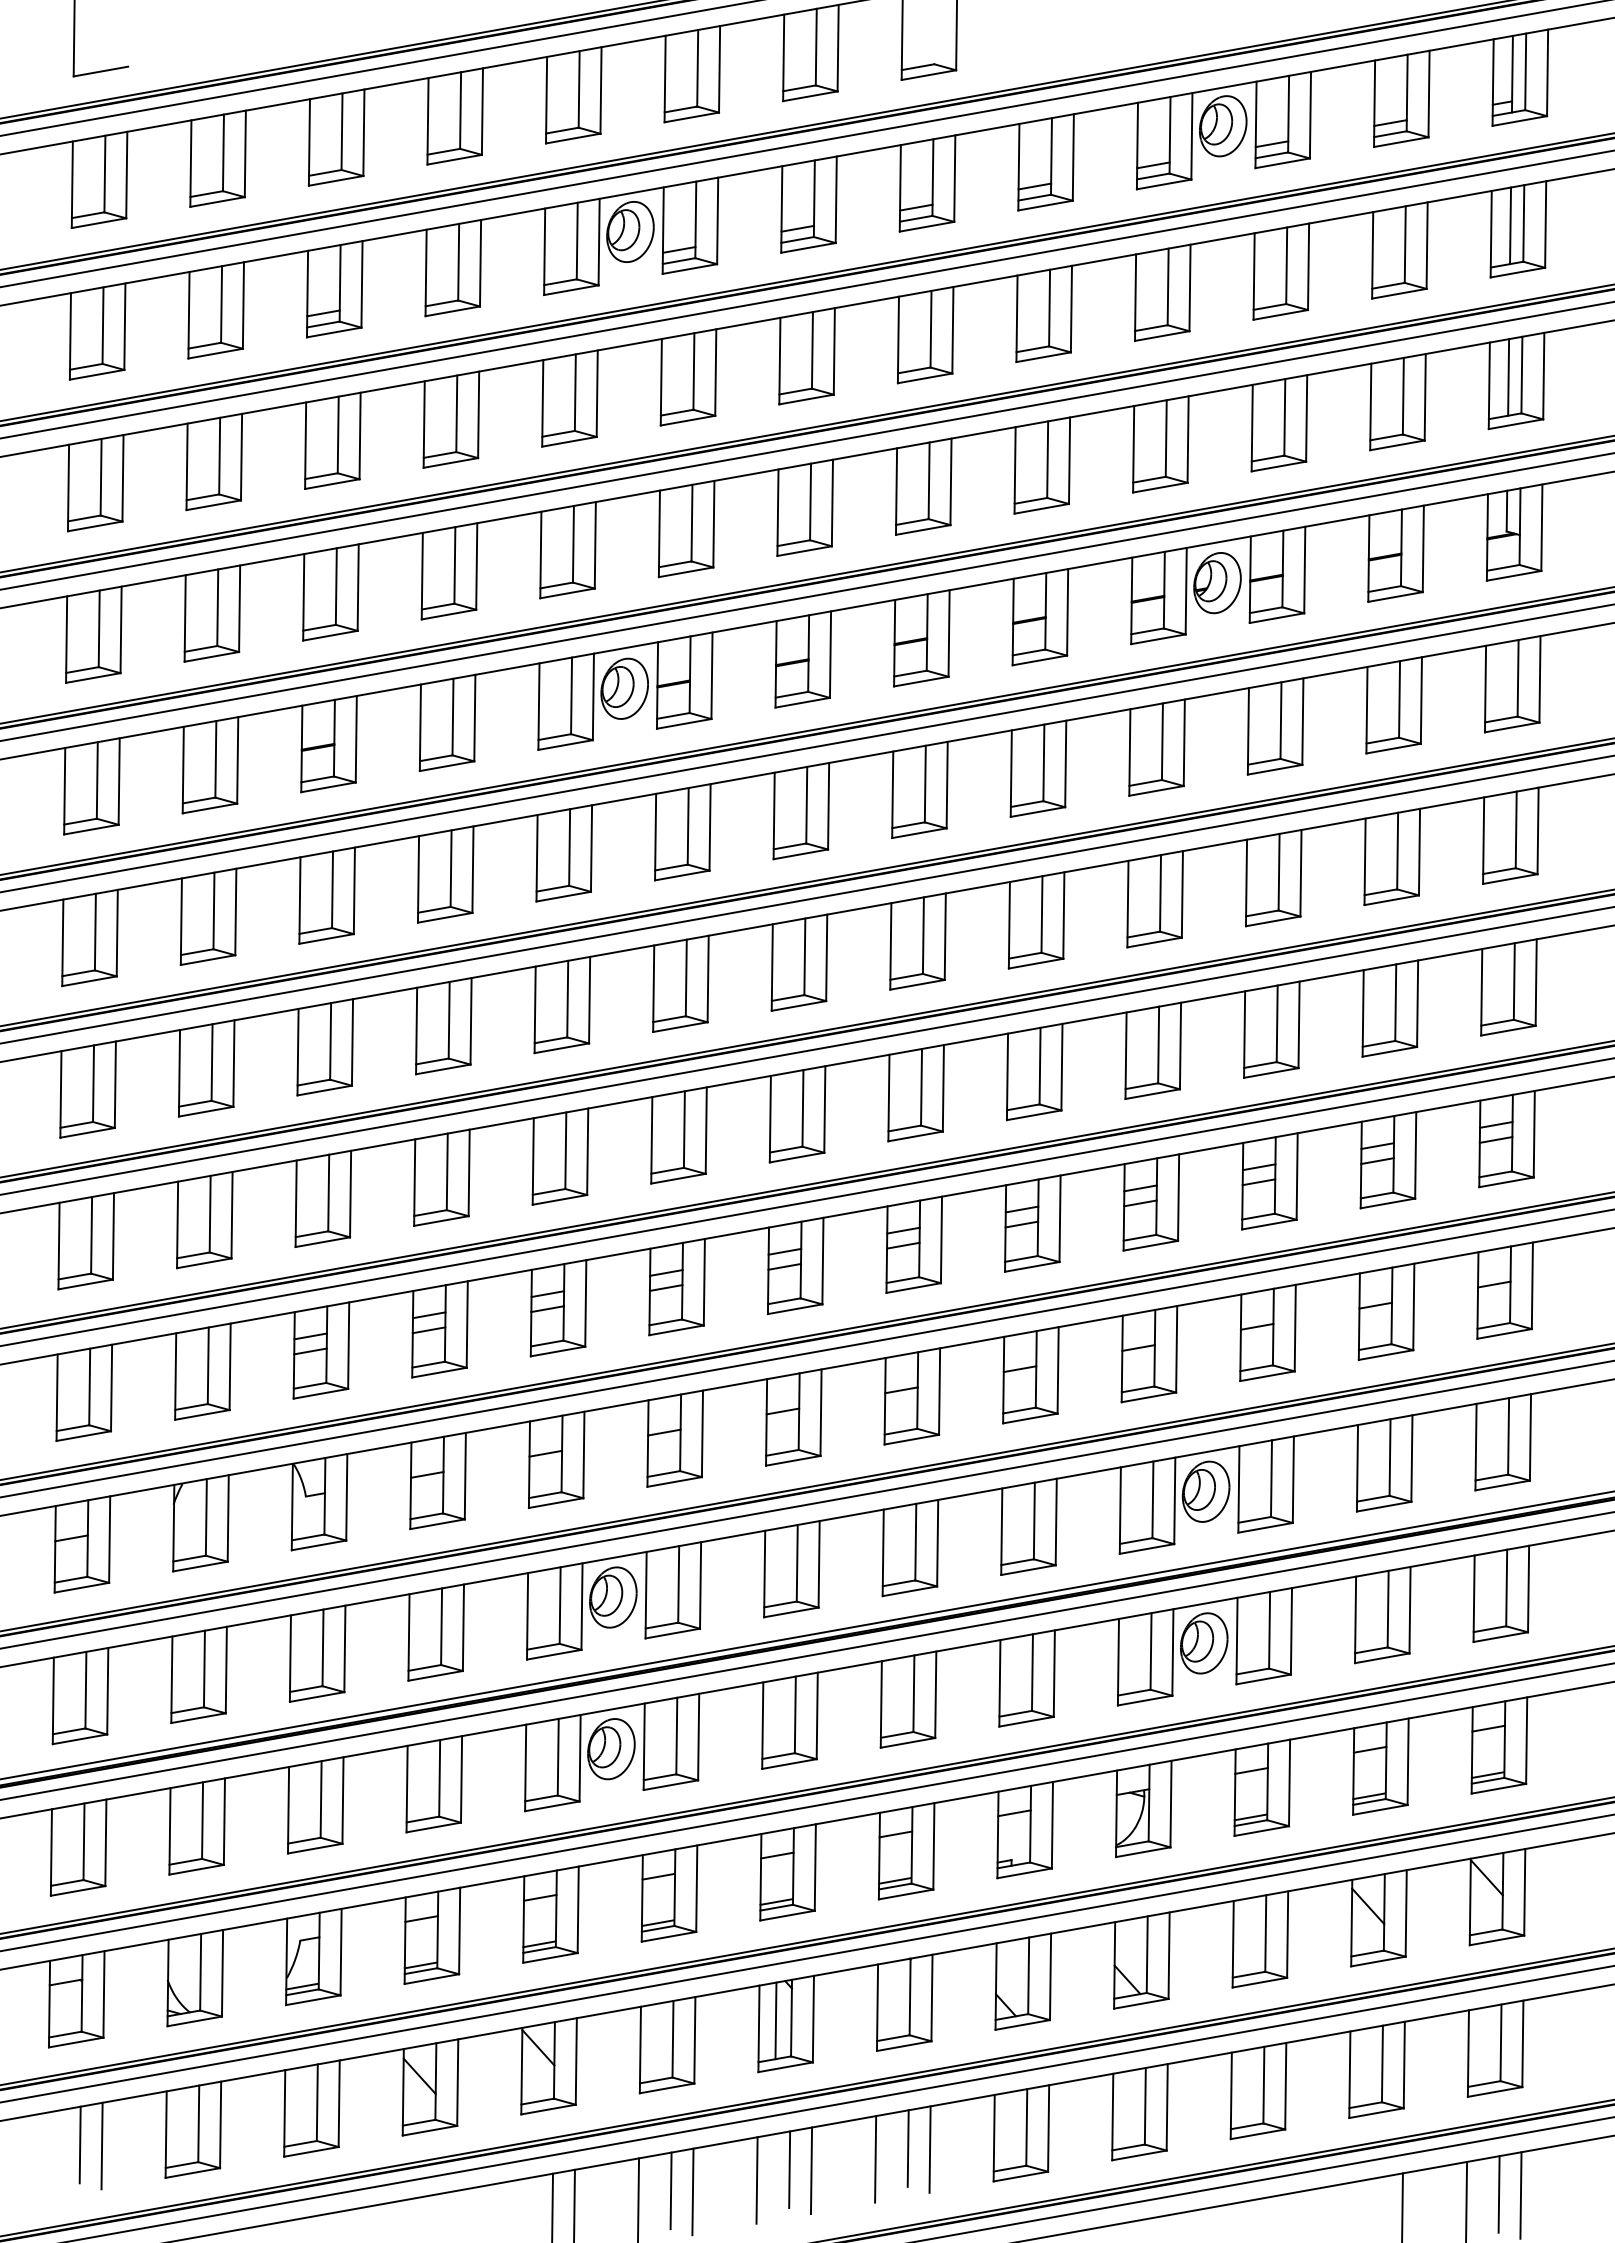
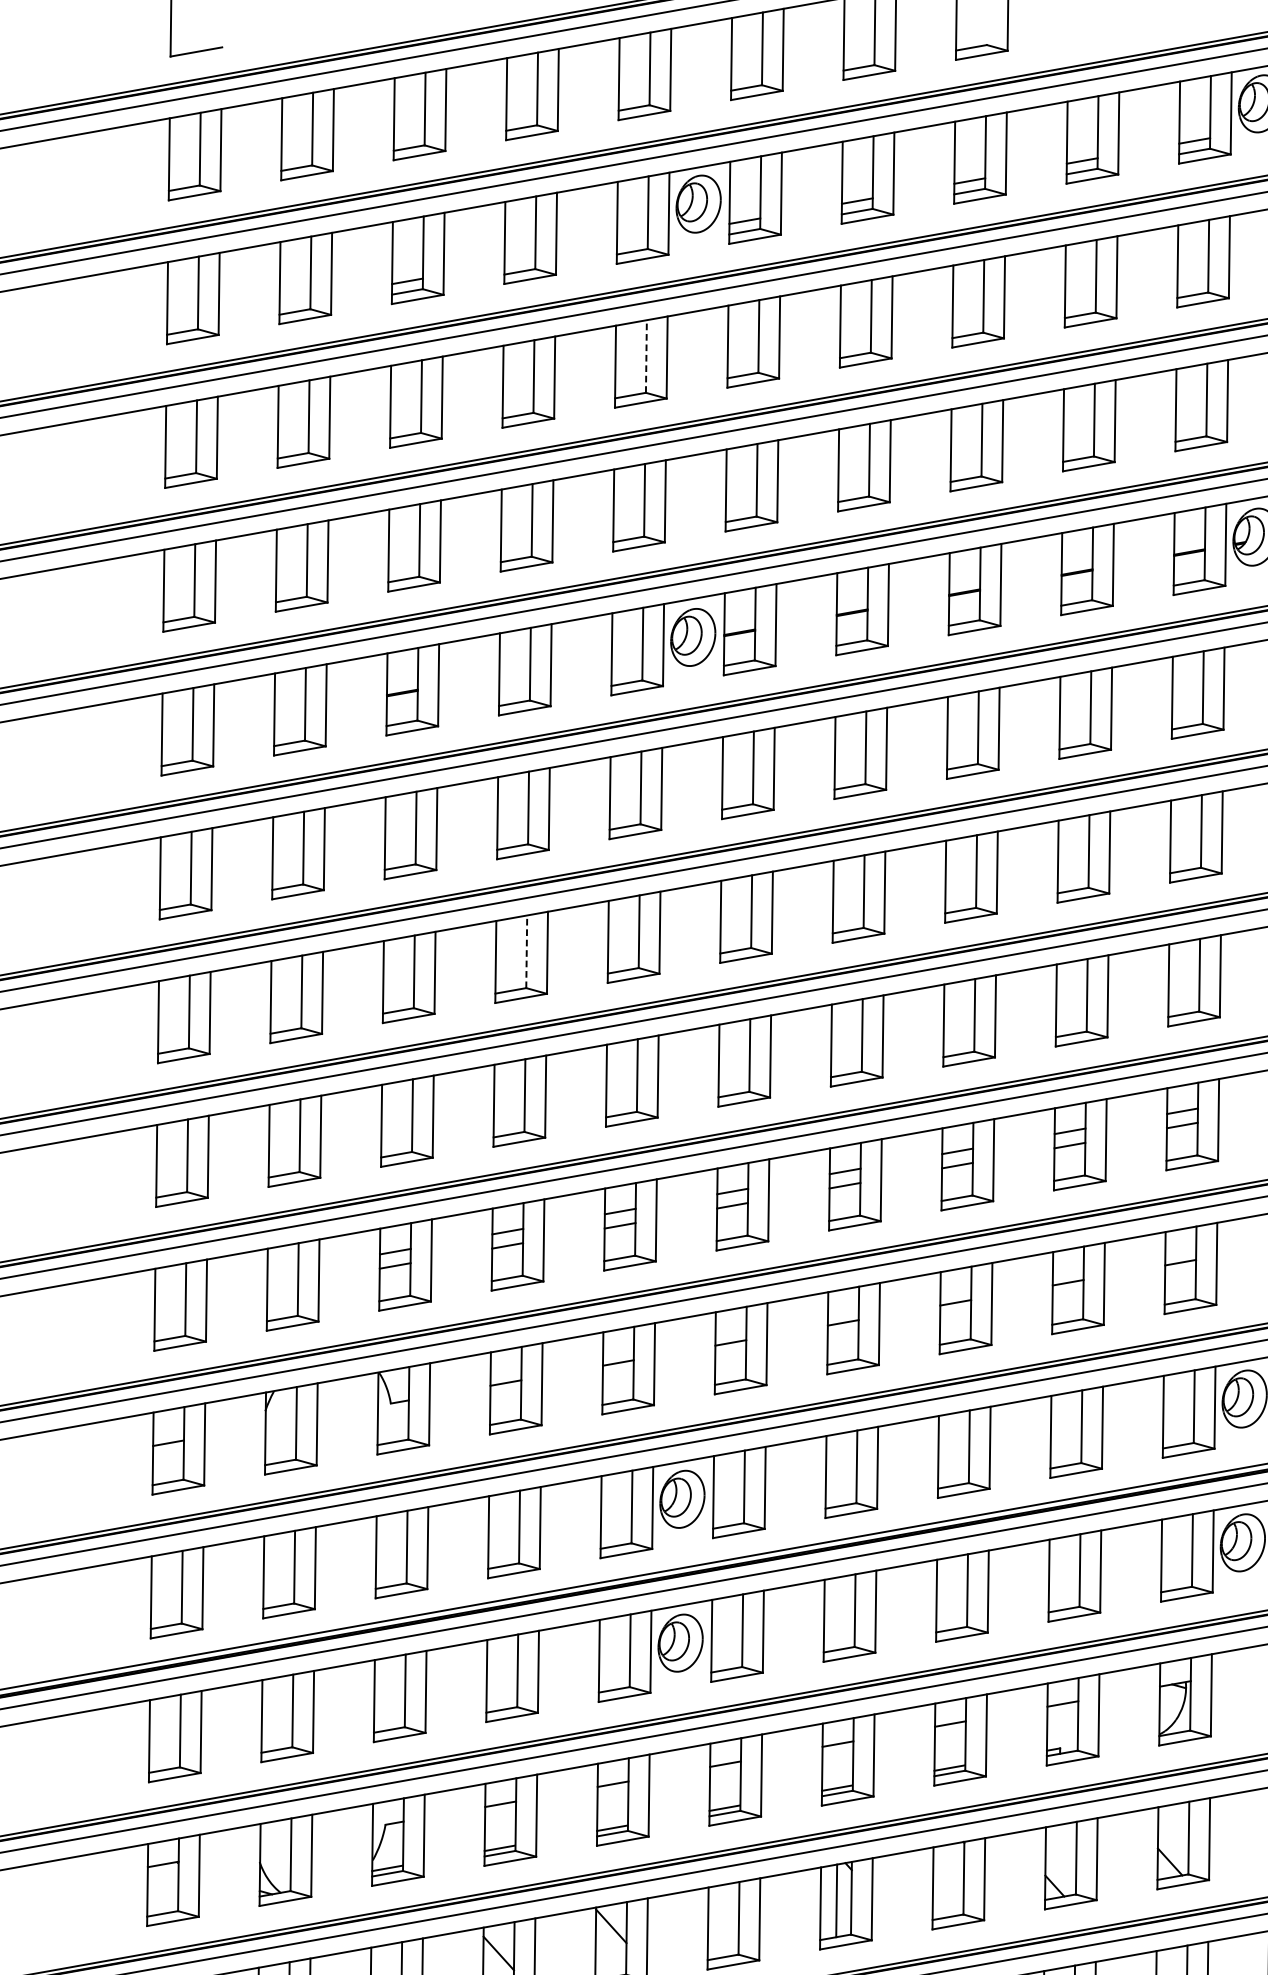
line: (575, 392) -> (646, 356), solid -> dashed
line: (449, 1019) -> (527, 951), solid -> dashed

